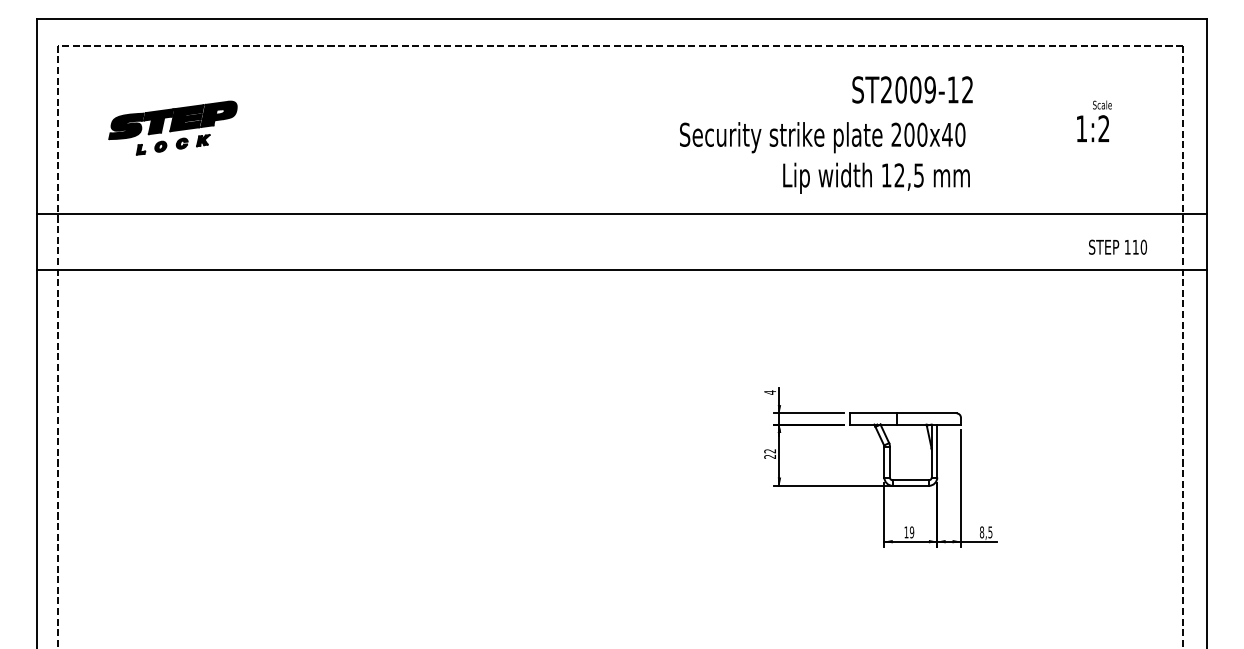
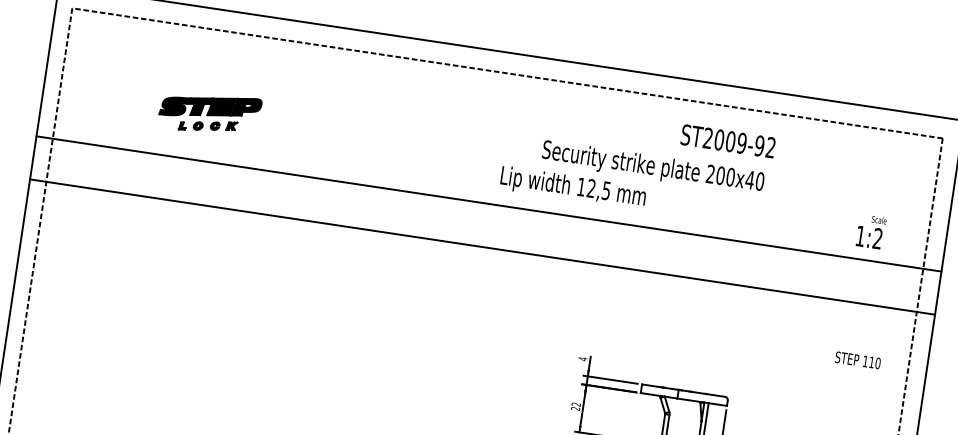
text: (952, 89) -> (759, 145), ST2009-12 -> ST2009-92
text: (1094, 120) -> (871, 231), moved
part: (172, 127) -> (209, 112), moved
text: (876, 177) -> (573, 187), moved
text: (1117, 246) -> (857, 359), moved

